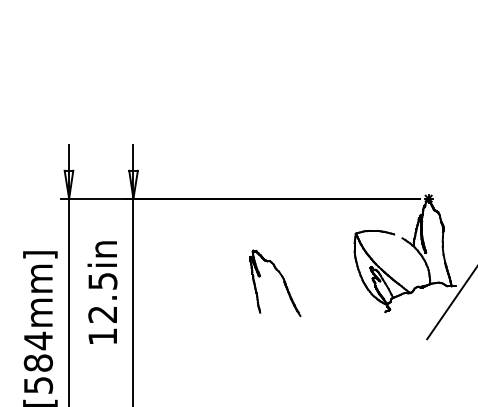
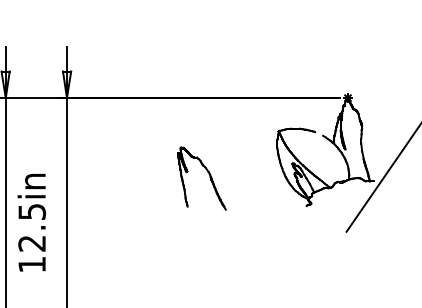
text: (102, 292) -> (31, 222), moved

